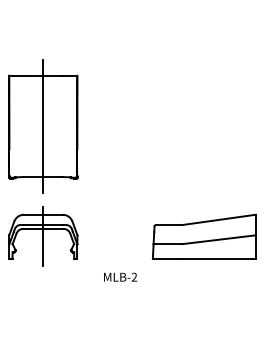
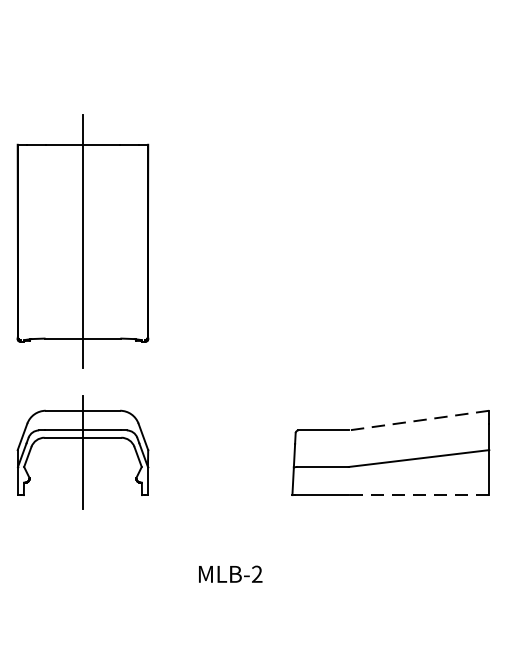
line: (218, 219) -> (418, 419), solid -> dashed
line: (218, 258) -> (418, 494), solid -> dashed
text: (120, 276) -> (230, 572), moved

